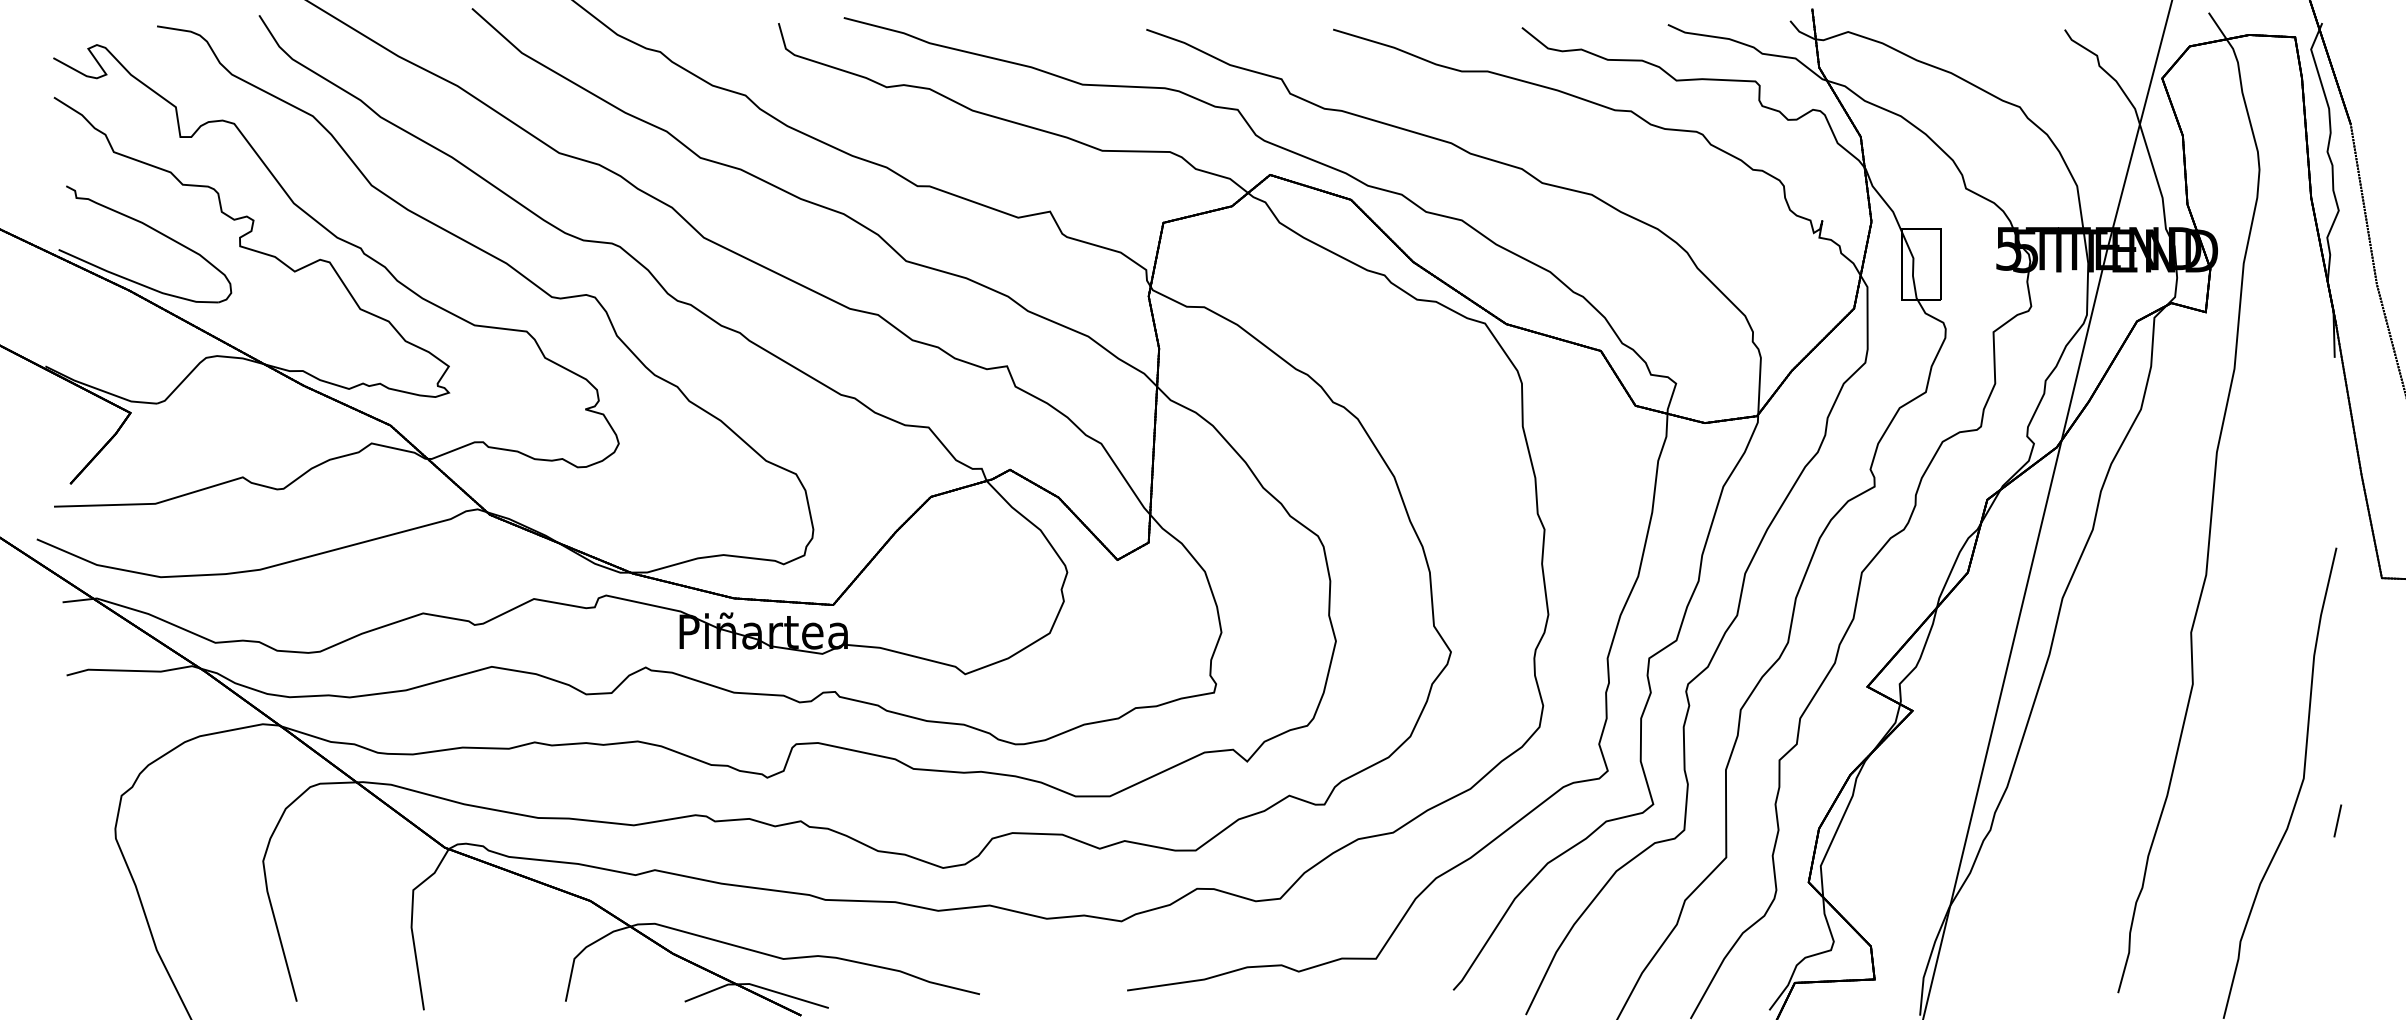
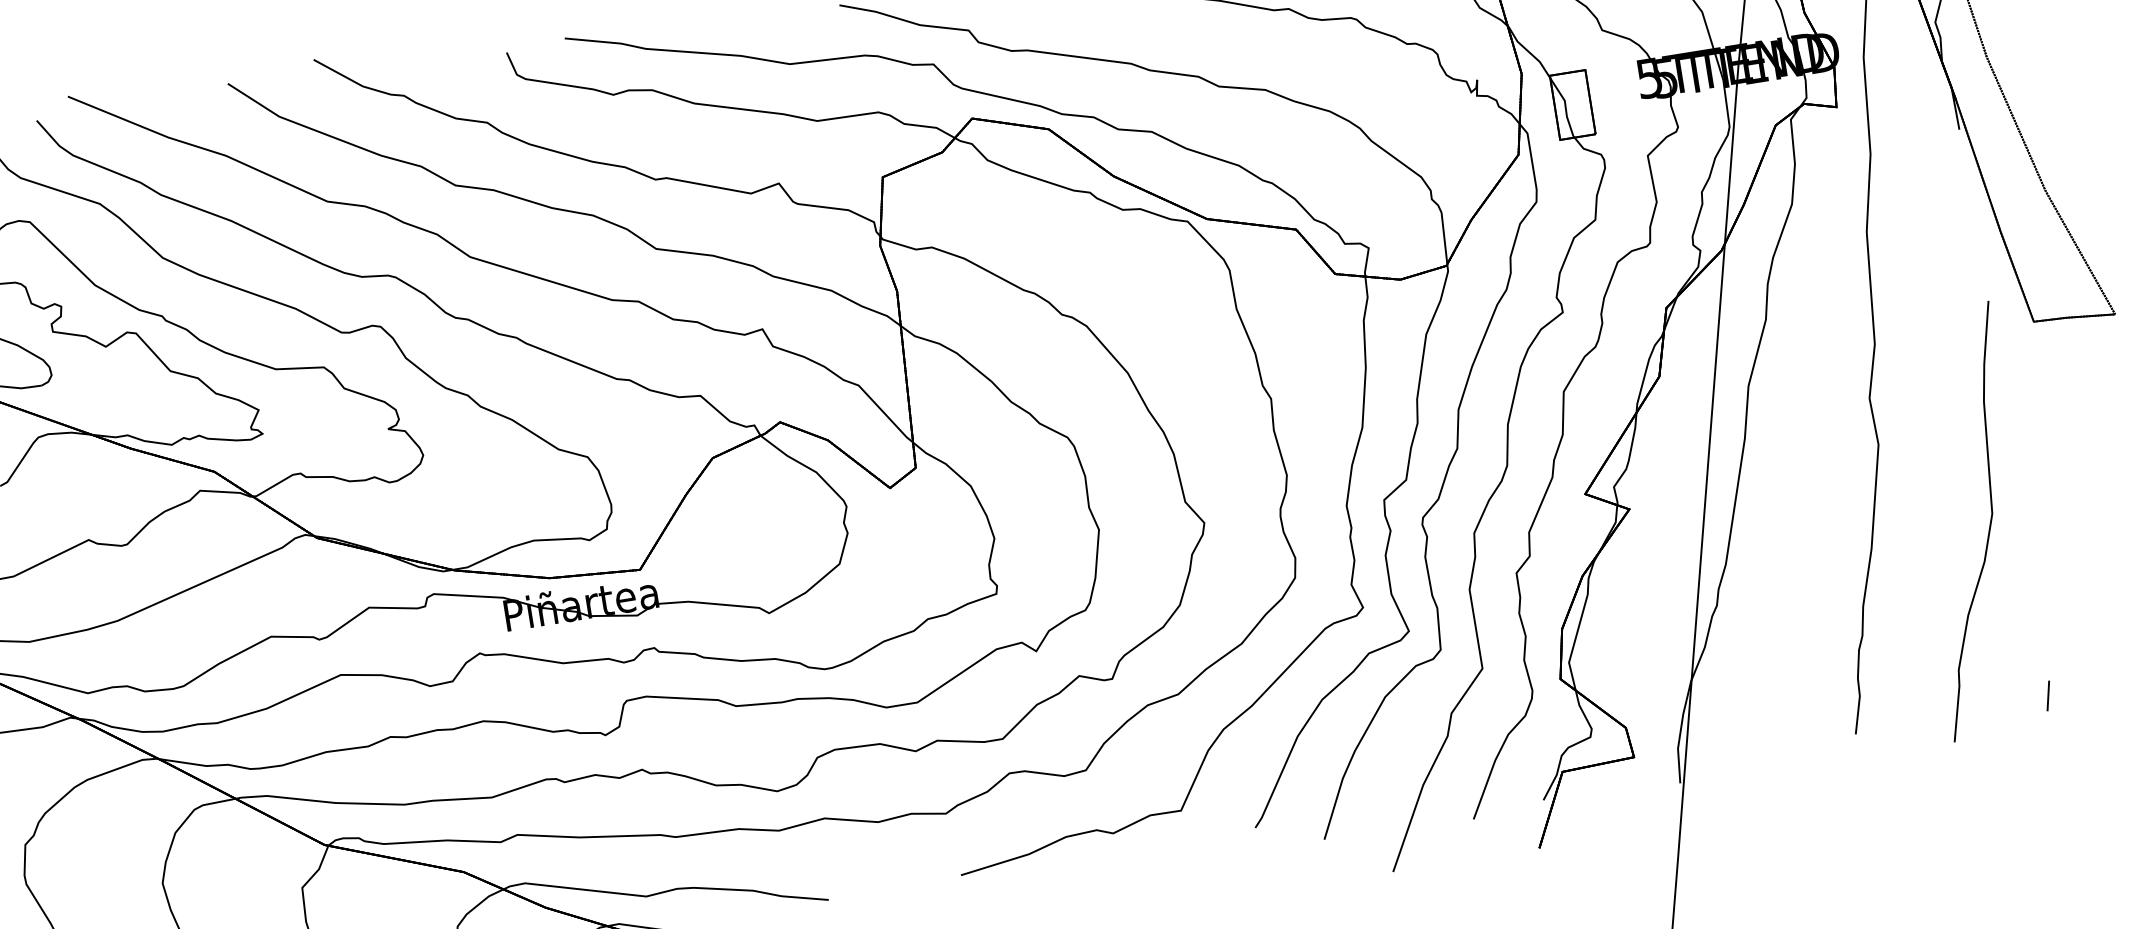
line: (2337, 820) -> (2047, 695), moved

